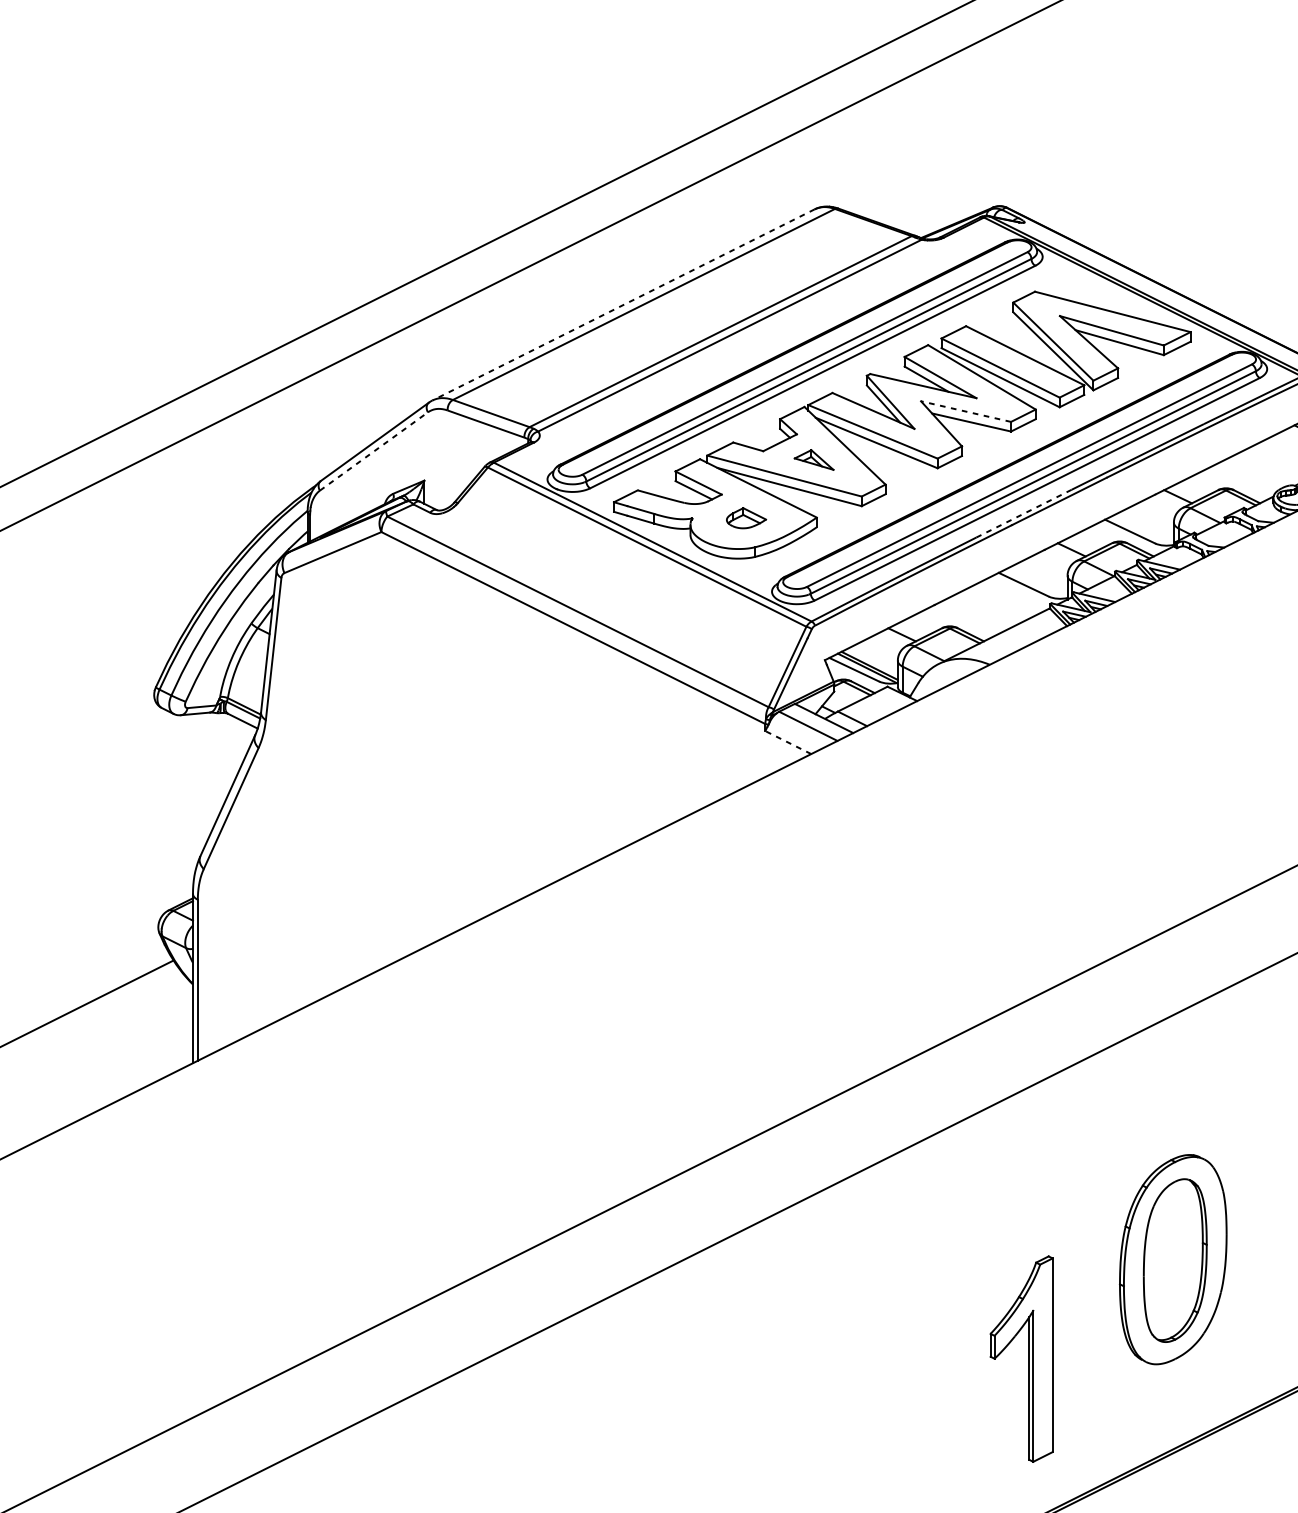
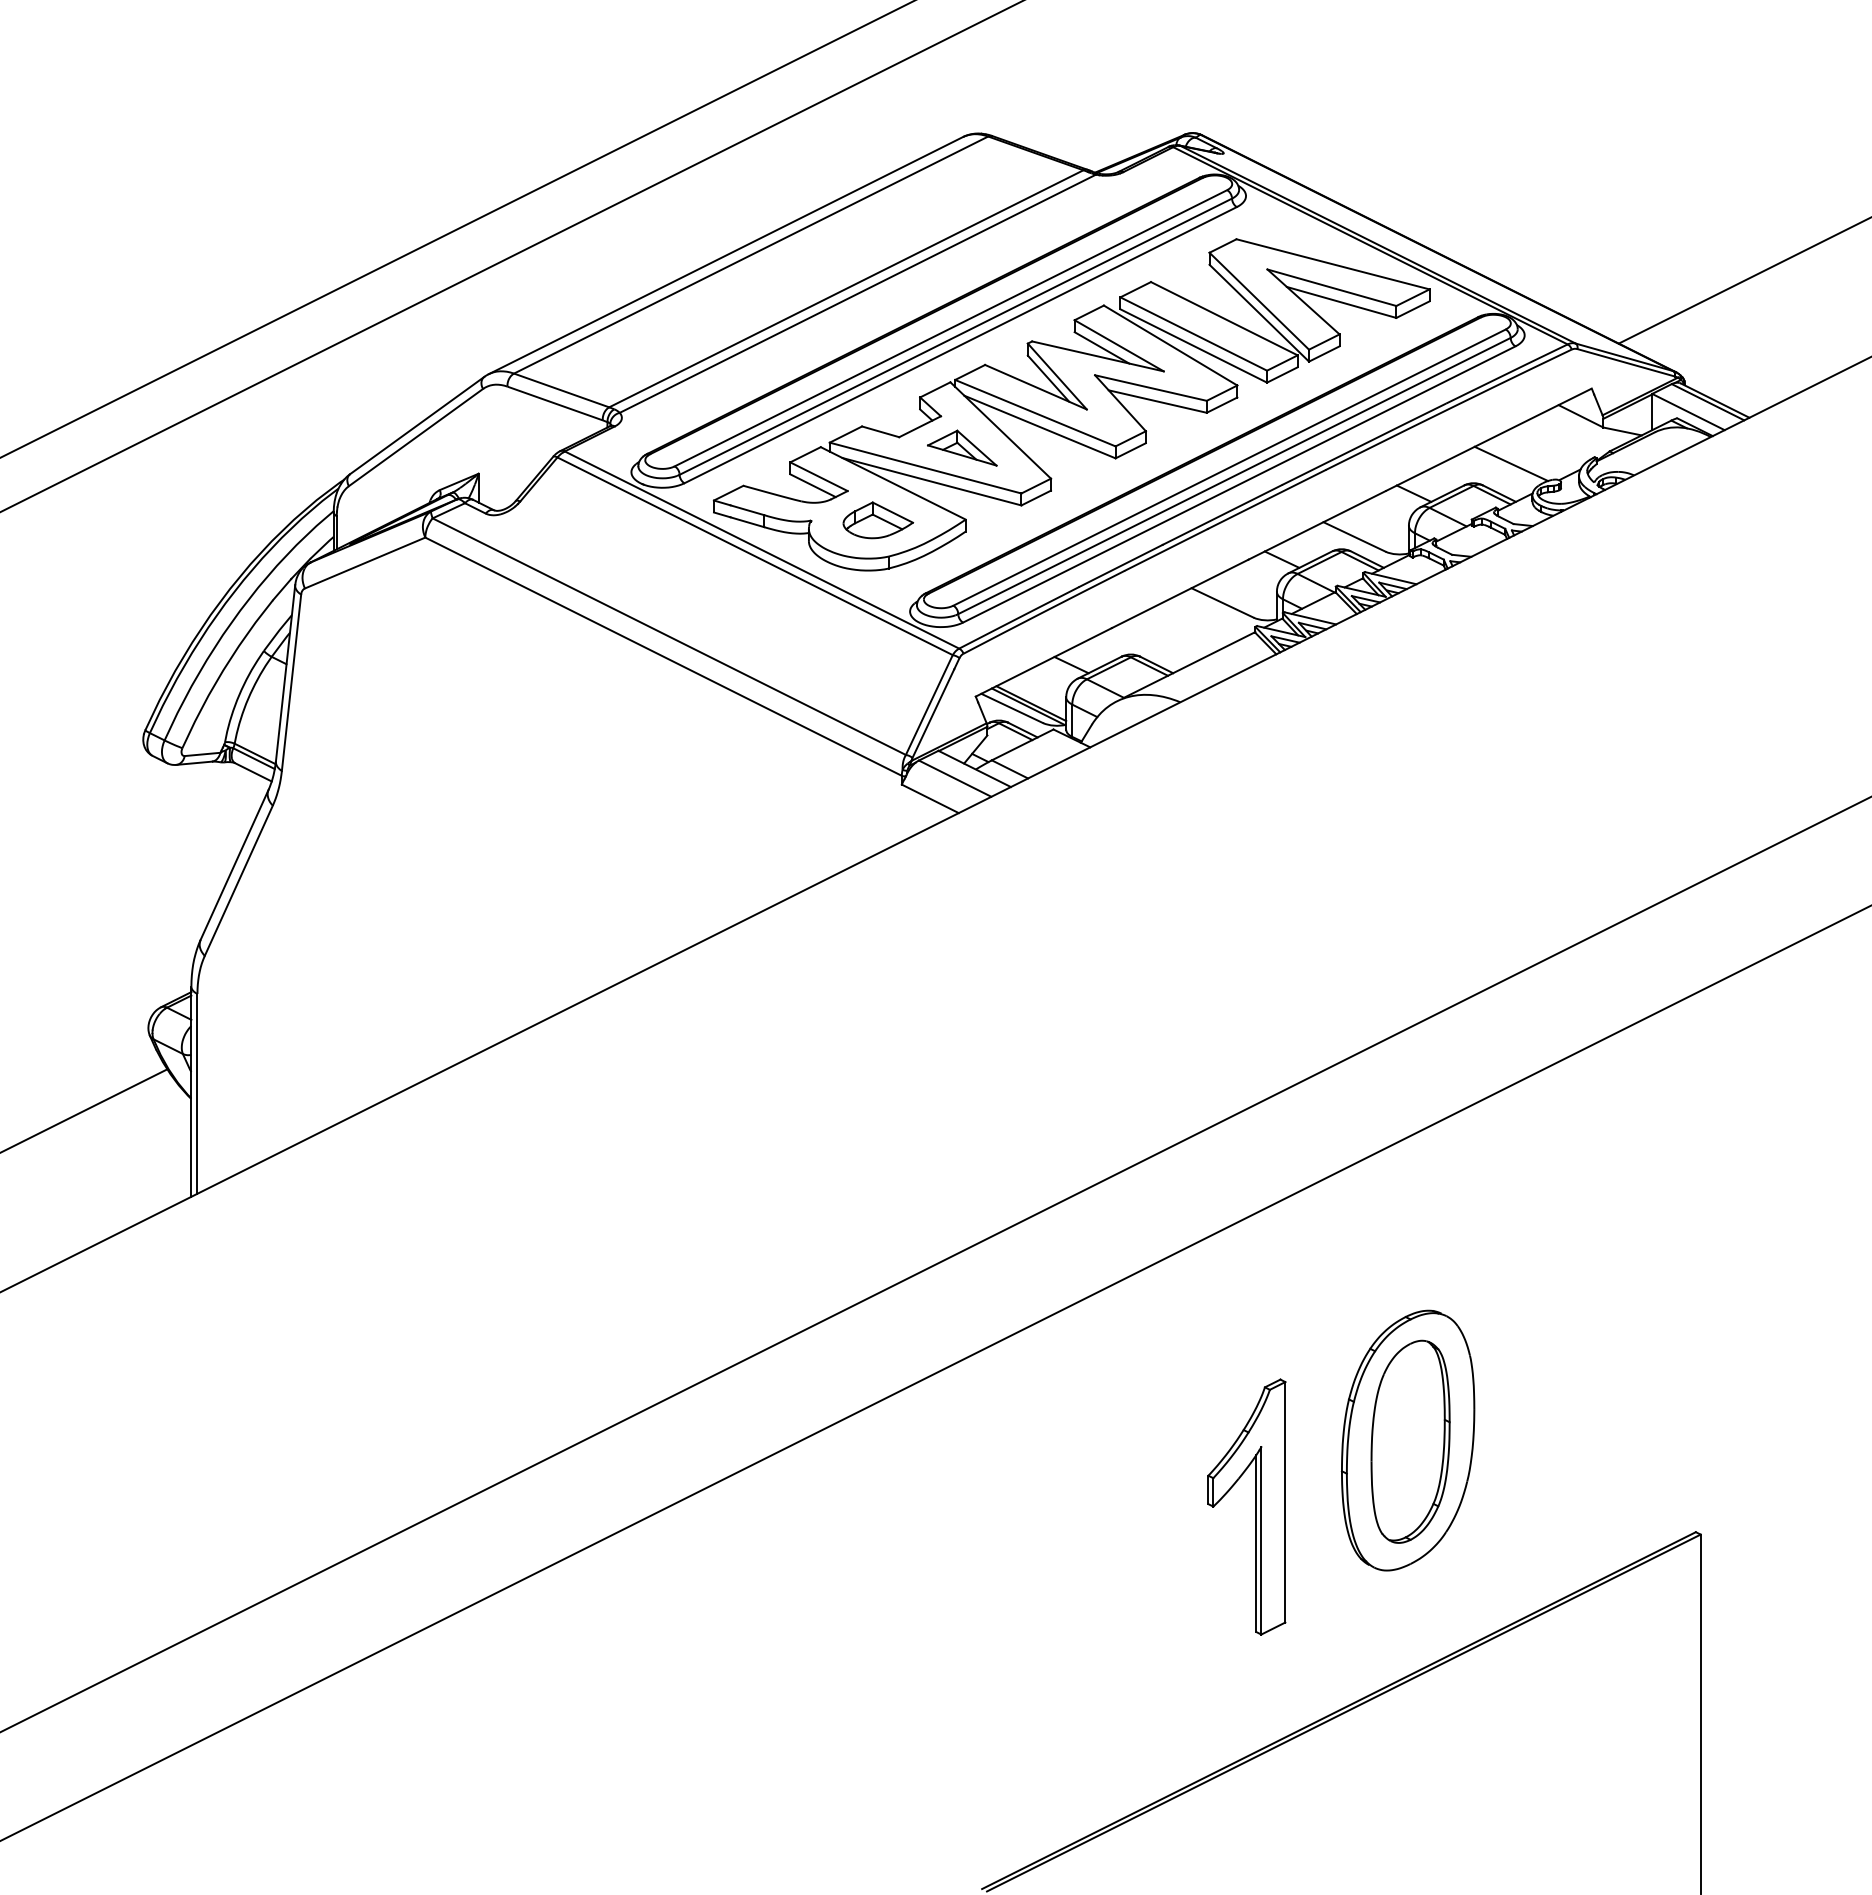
line: (623, 304) -> (725, 255), dashed -> solid
line: (965, 411) -> (1150, 387), dashed -> solid
line: (374, 451) -> (416, 437), dashed -> solid
part: (814, 459) -> (962, 447), size x1.43
line: (1256, 472) -> (1511, 463), added
line: (1023, 513) -> (1222, 514), dashed -> solid
part: (746, 518) -> (878, 520), size x1.43
line: (788, 742) -> (930, 798), dashed -> solid
part: (1028, 1358) -> (1255, 1506), moved

